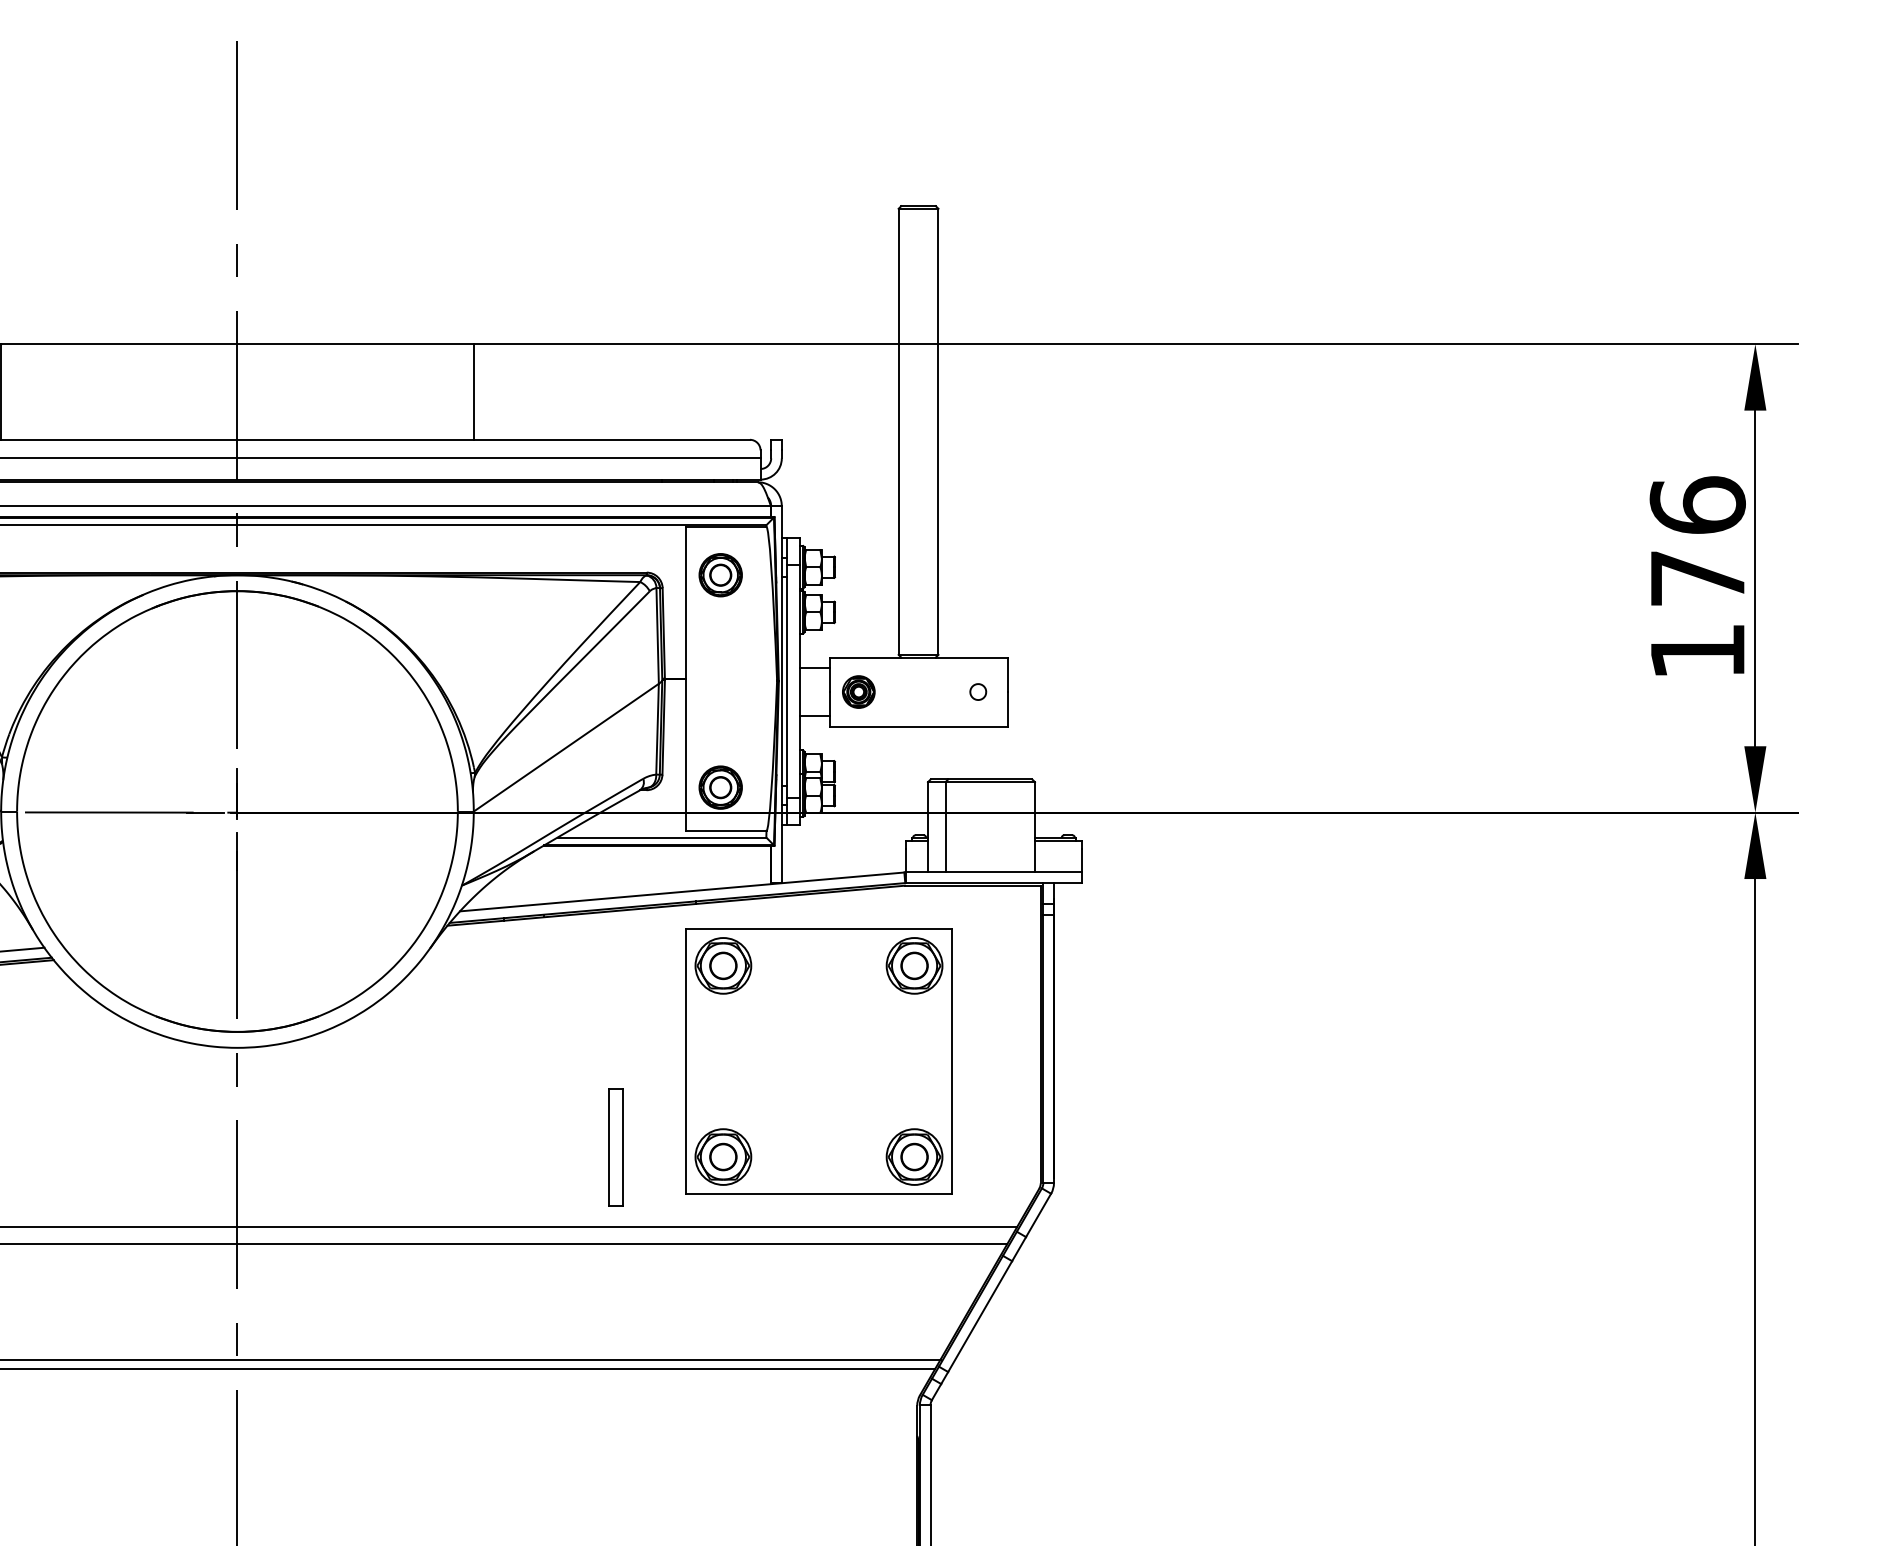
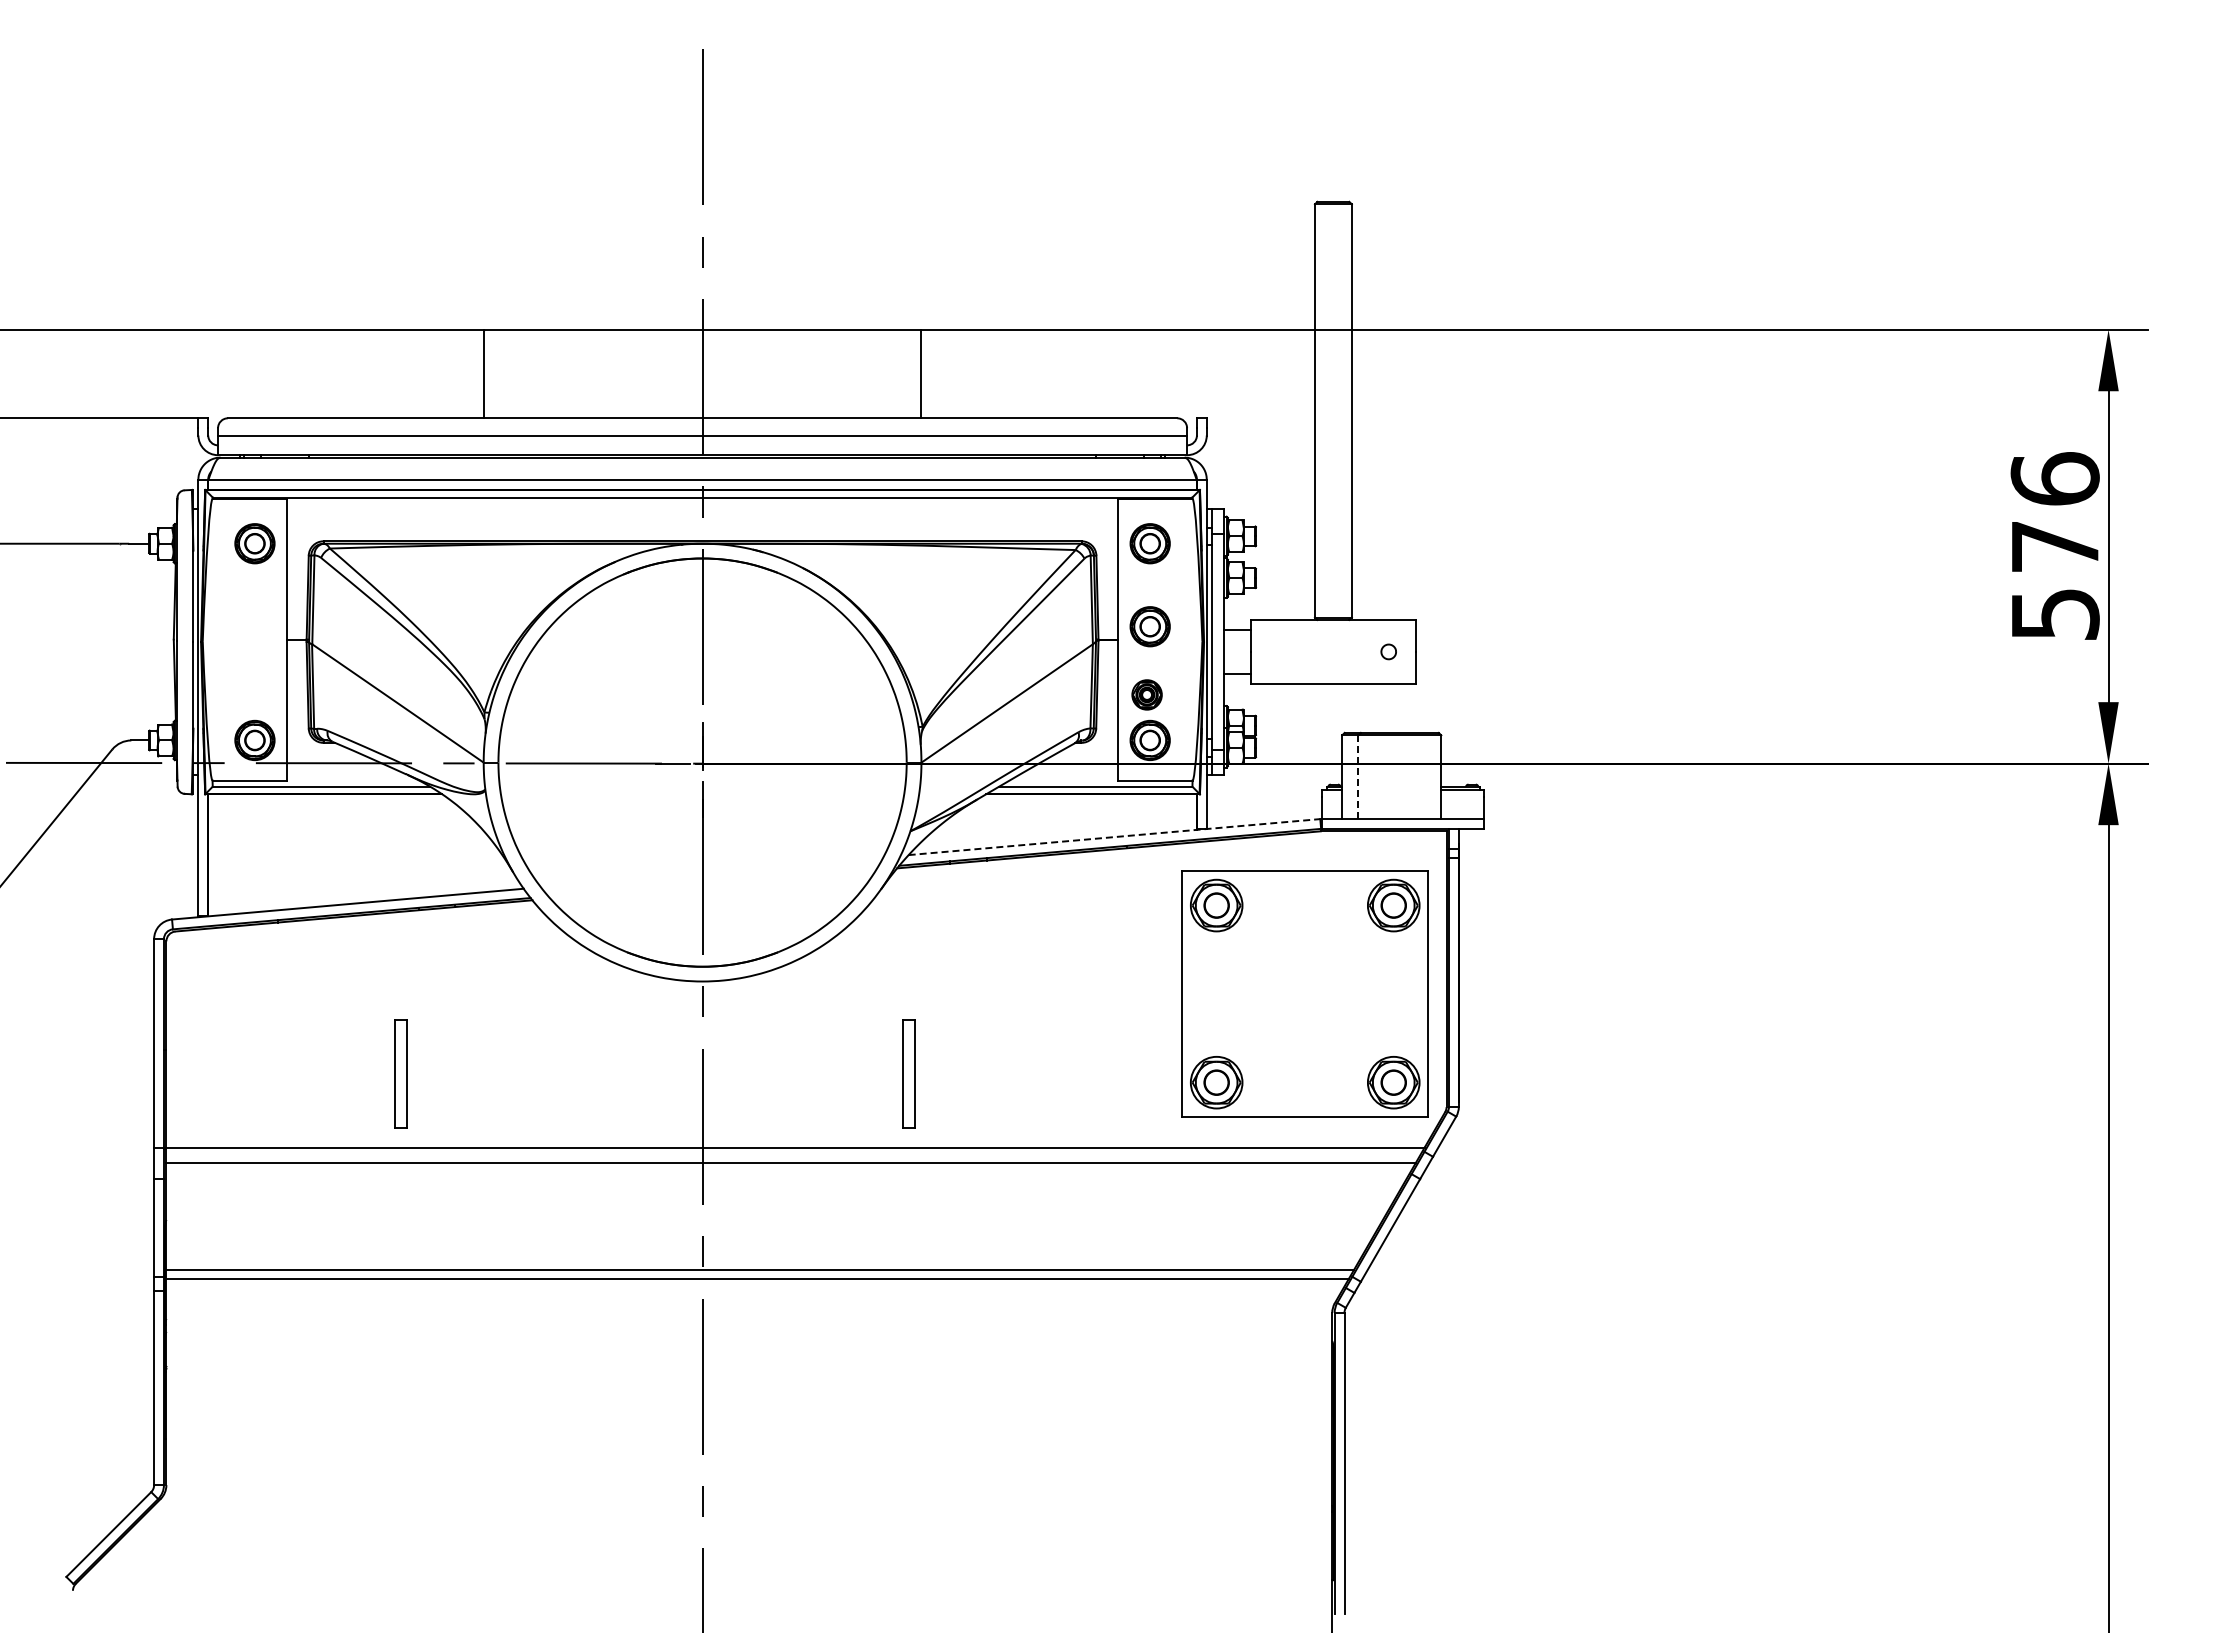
text: (1698, 651) -> (2055, 614), 176 -> 576
part: (719, 664) -> (1149, 626), added
part: (858, 691) -> (1146, 694), moved
line: (945, 827) -> (1358, 777), solid -> dashed
line: (682, 892) -> (1114, 837), solid -> dashed
part: (818, 1060) -> (1304, 993), moved
part: (615, 1147) -> (908, 1073), moved

